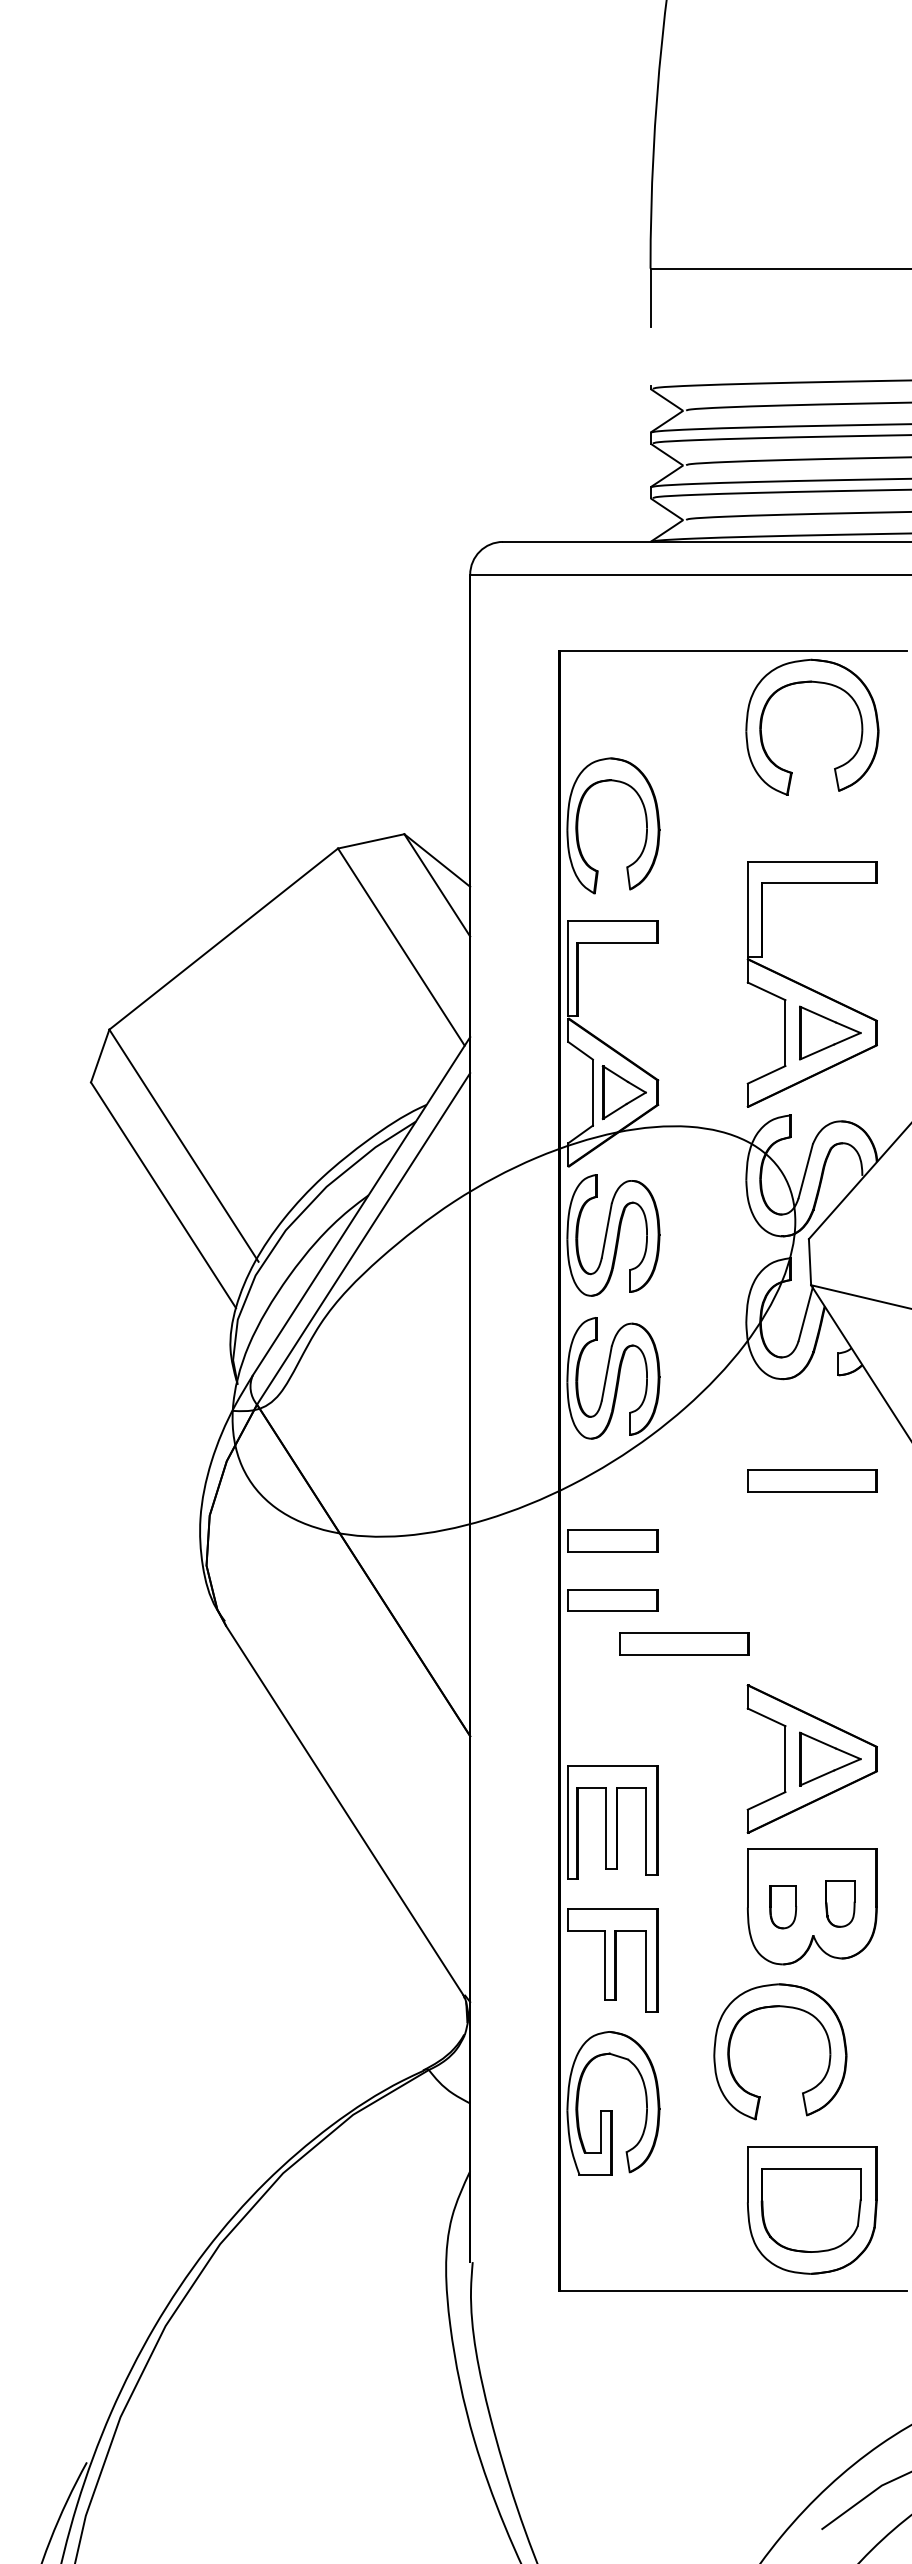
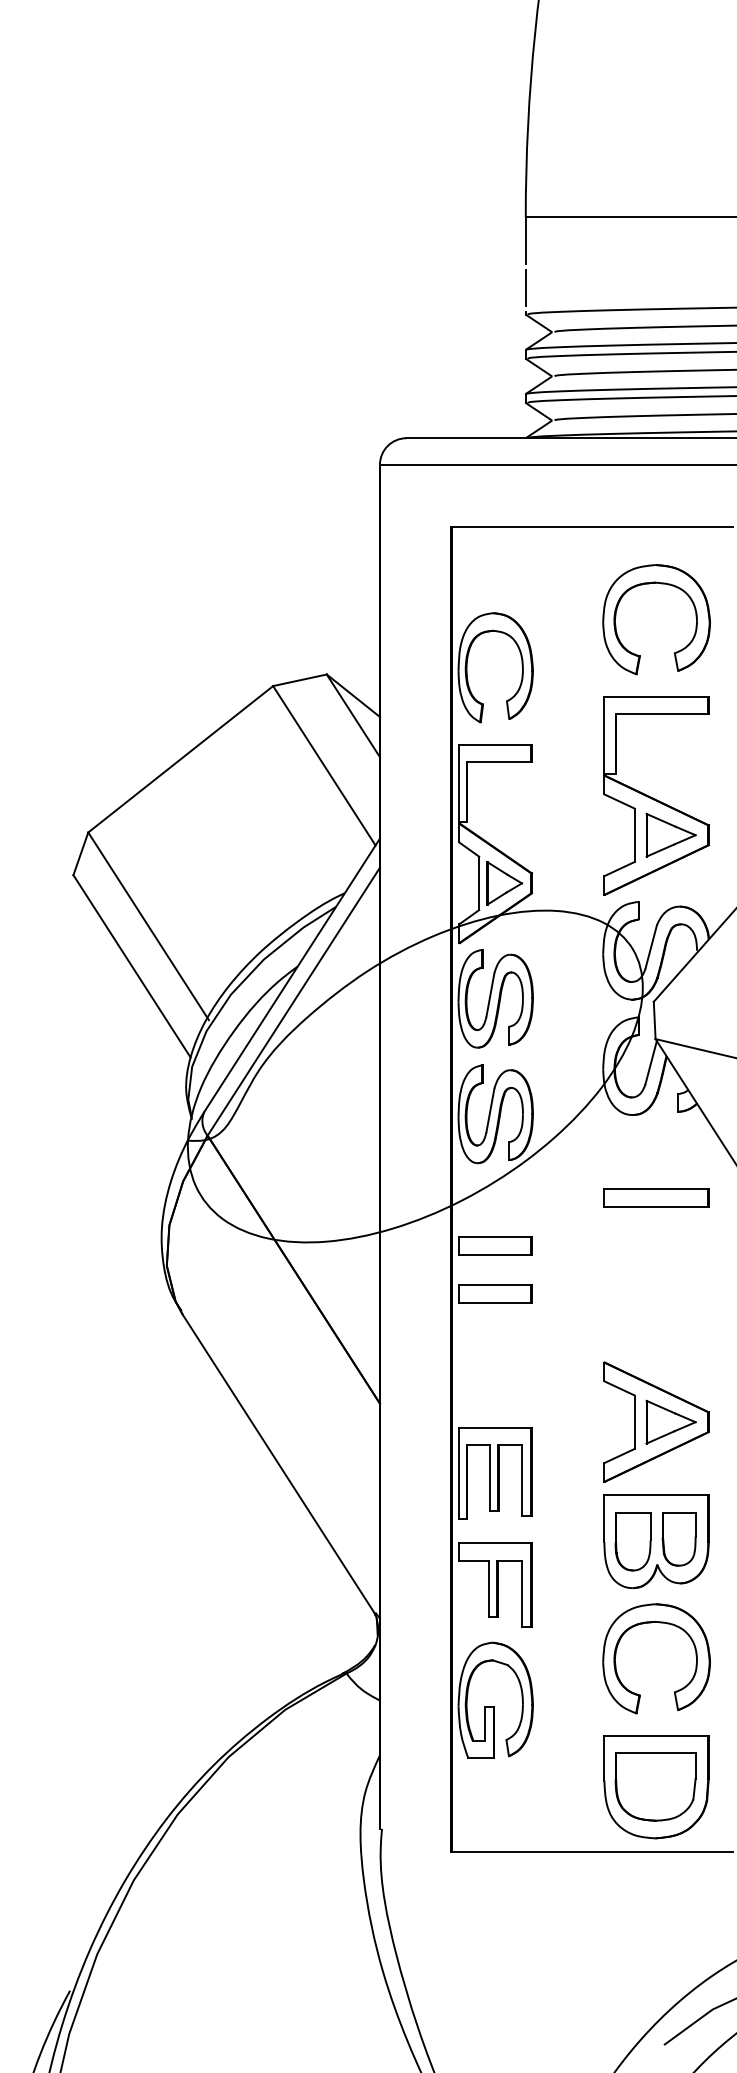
line: (650, 355) -> (525, 287), added
part: (817, 683) -> (660, 584), moved
part: (684, 1643) -> (553, 1328), removed
part: (840, 1903) -> (679, 1538), size x1.43
part: (782, 1906) -> (632, 1541), size x1.67
part: (789, 2008) -> (663, 1623), moved

